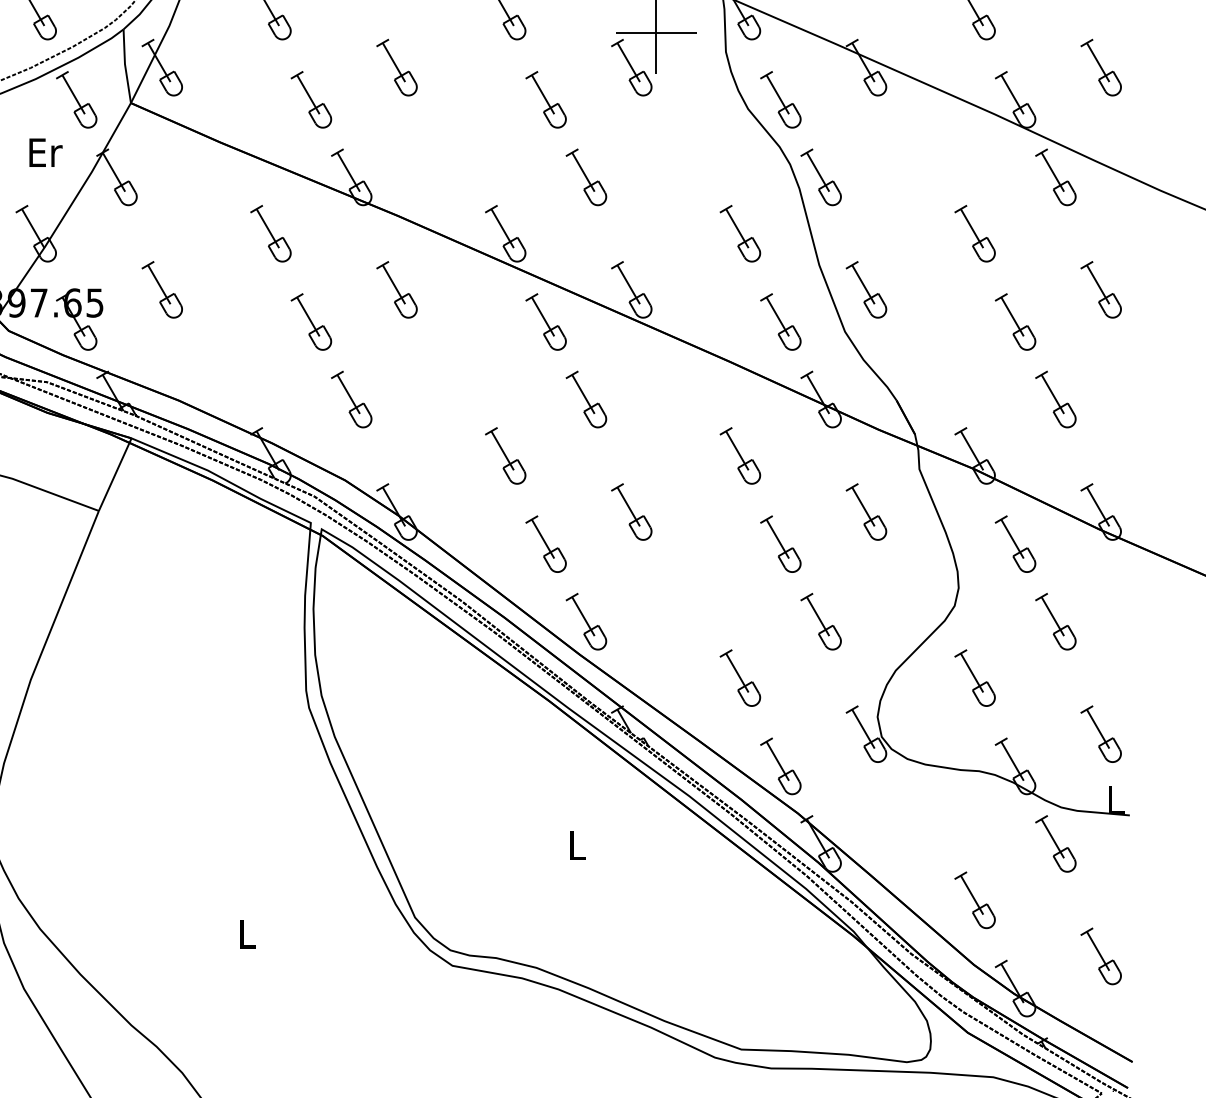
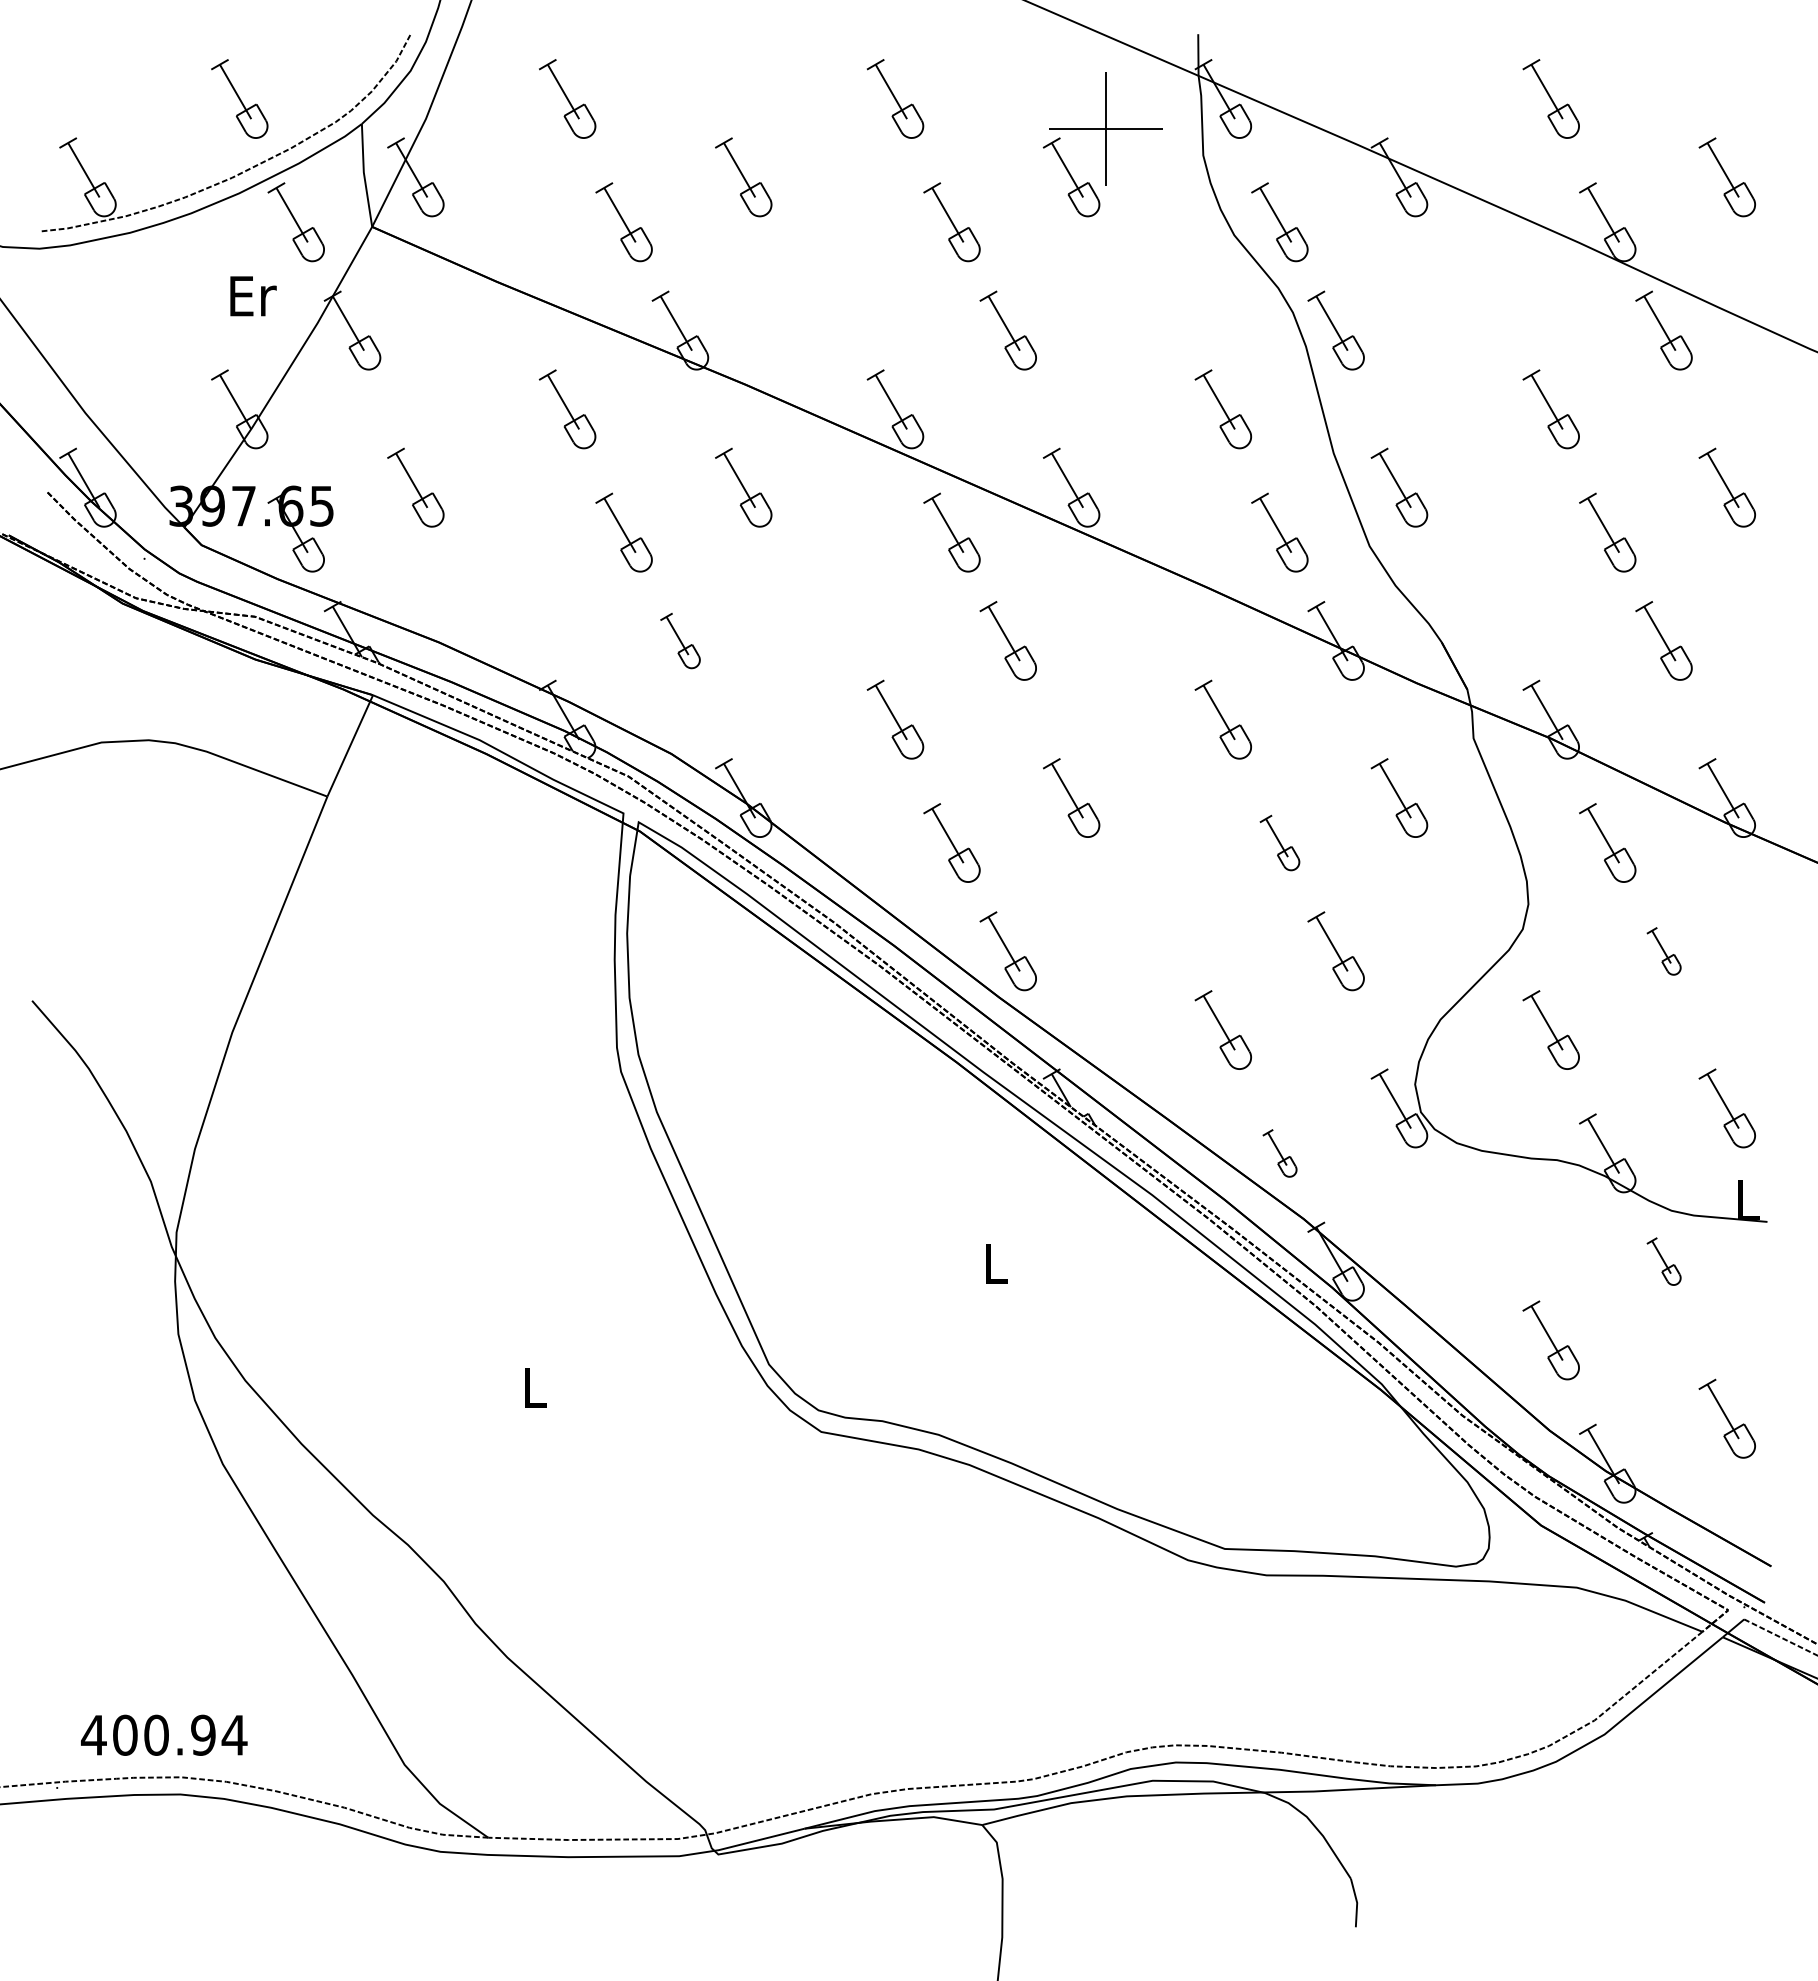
part: (351, 399) -> (680, 640), size x0.7
part: (780, 543) -> (1279, 842), size x0.7
part: (1055, 621) -> (1663, 951), size x0.6
part: (780, 766) -> (1279, 1153), size x0.6
part: (1055, 843) -> (1663, 1261), size x0.6

